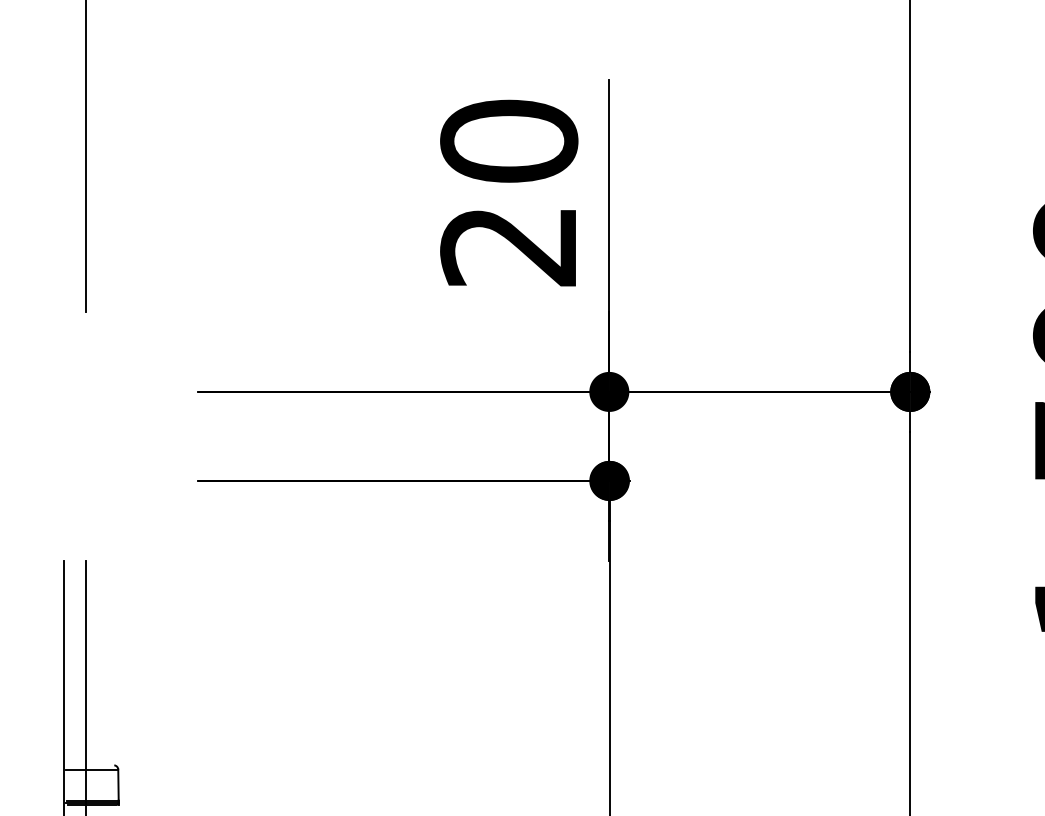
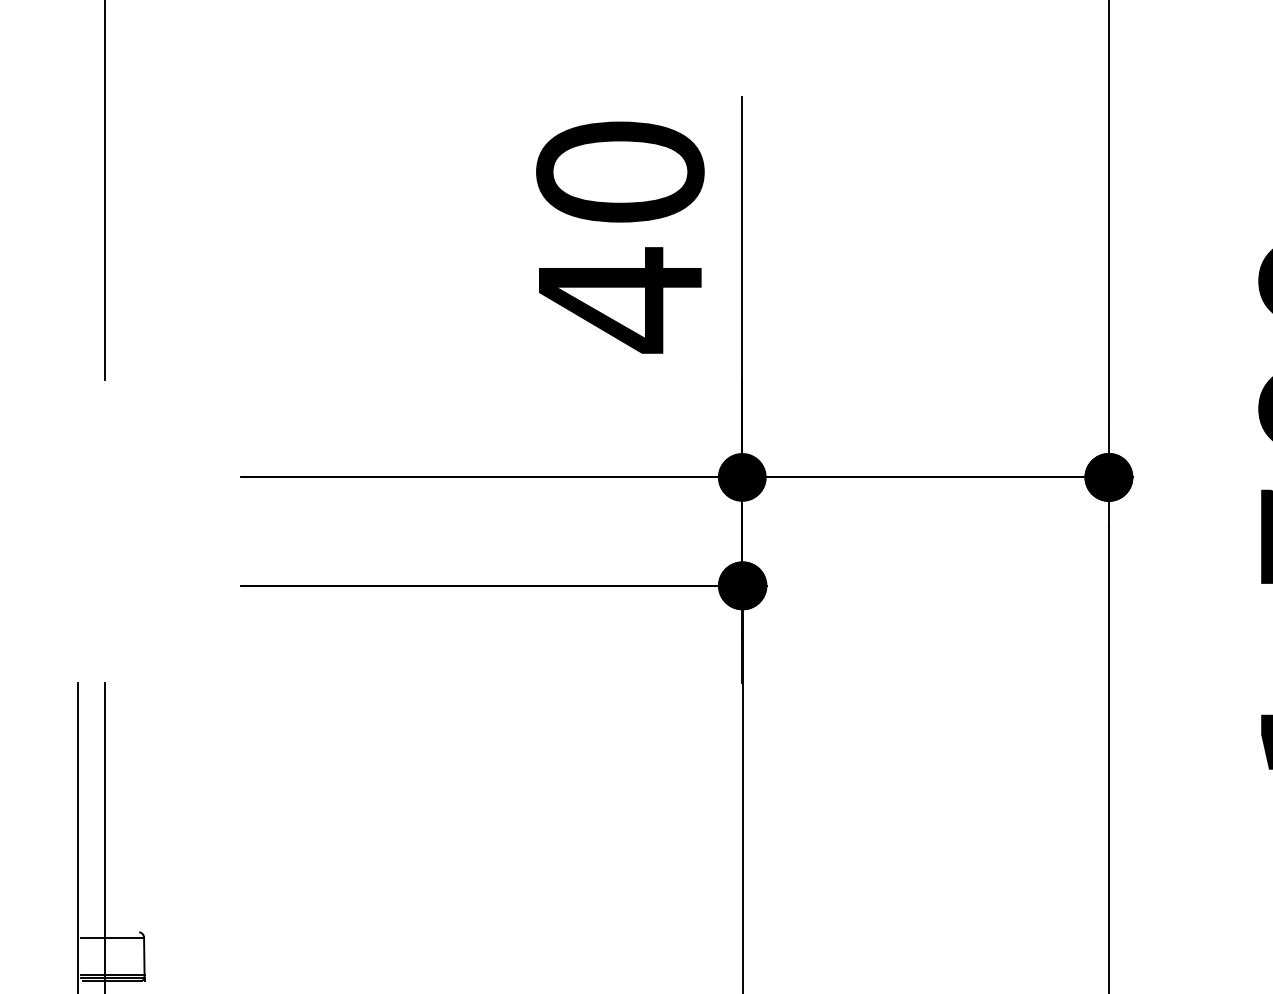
text: (507, 246) -> (618, 300), 20 -> 40

